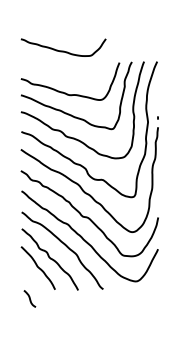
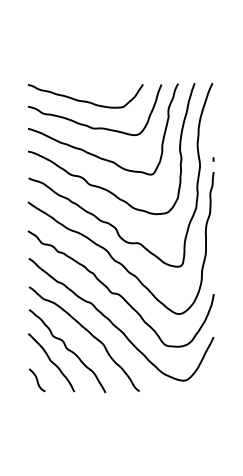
curve: (63, 50) -> (85, 100), moved
curve: (29, 299) -> (36, 380), moved

